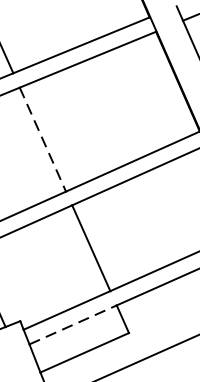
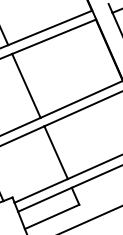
line: (43, 138) -> (26, 85), dashed -> solid
line: (73, 324) -> (45, 199), dashed -> solid

